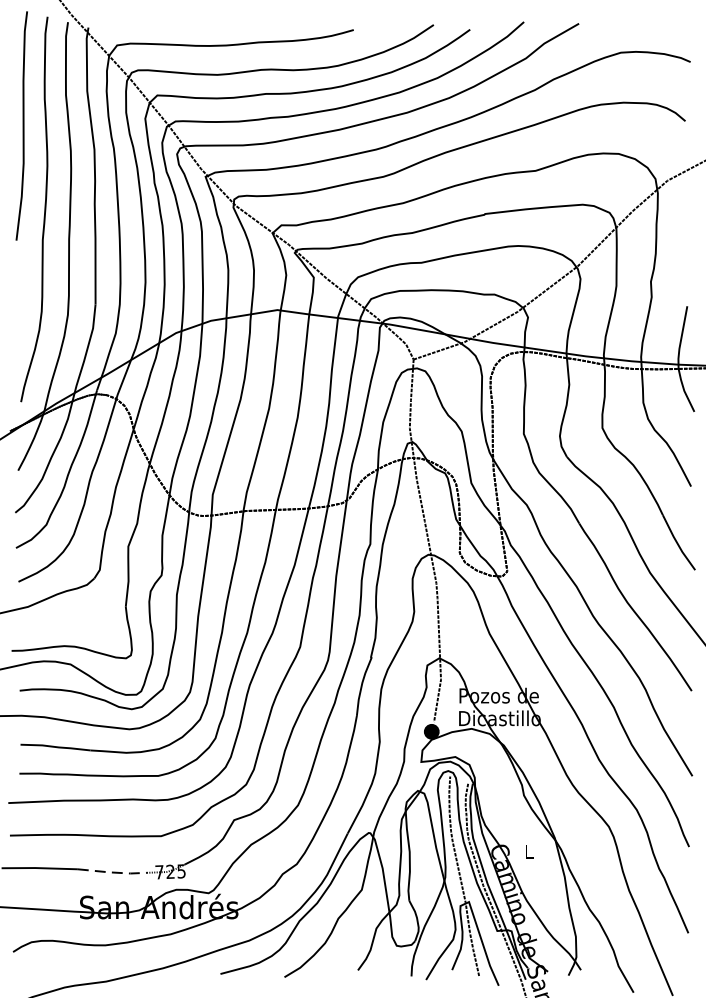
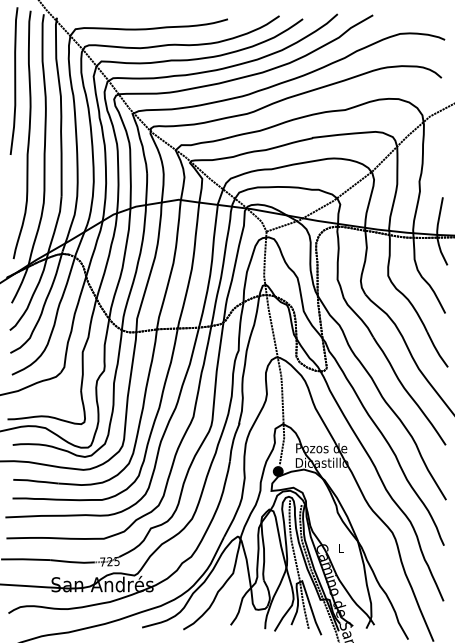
line: (112, 873) -> (72, 562), dashed -> solid

